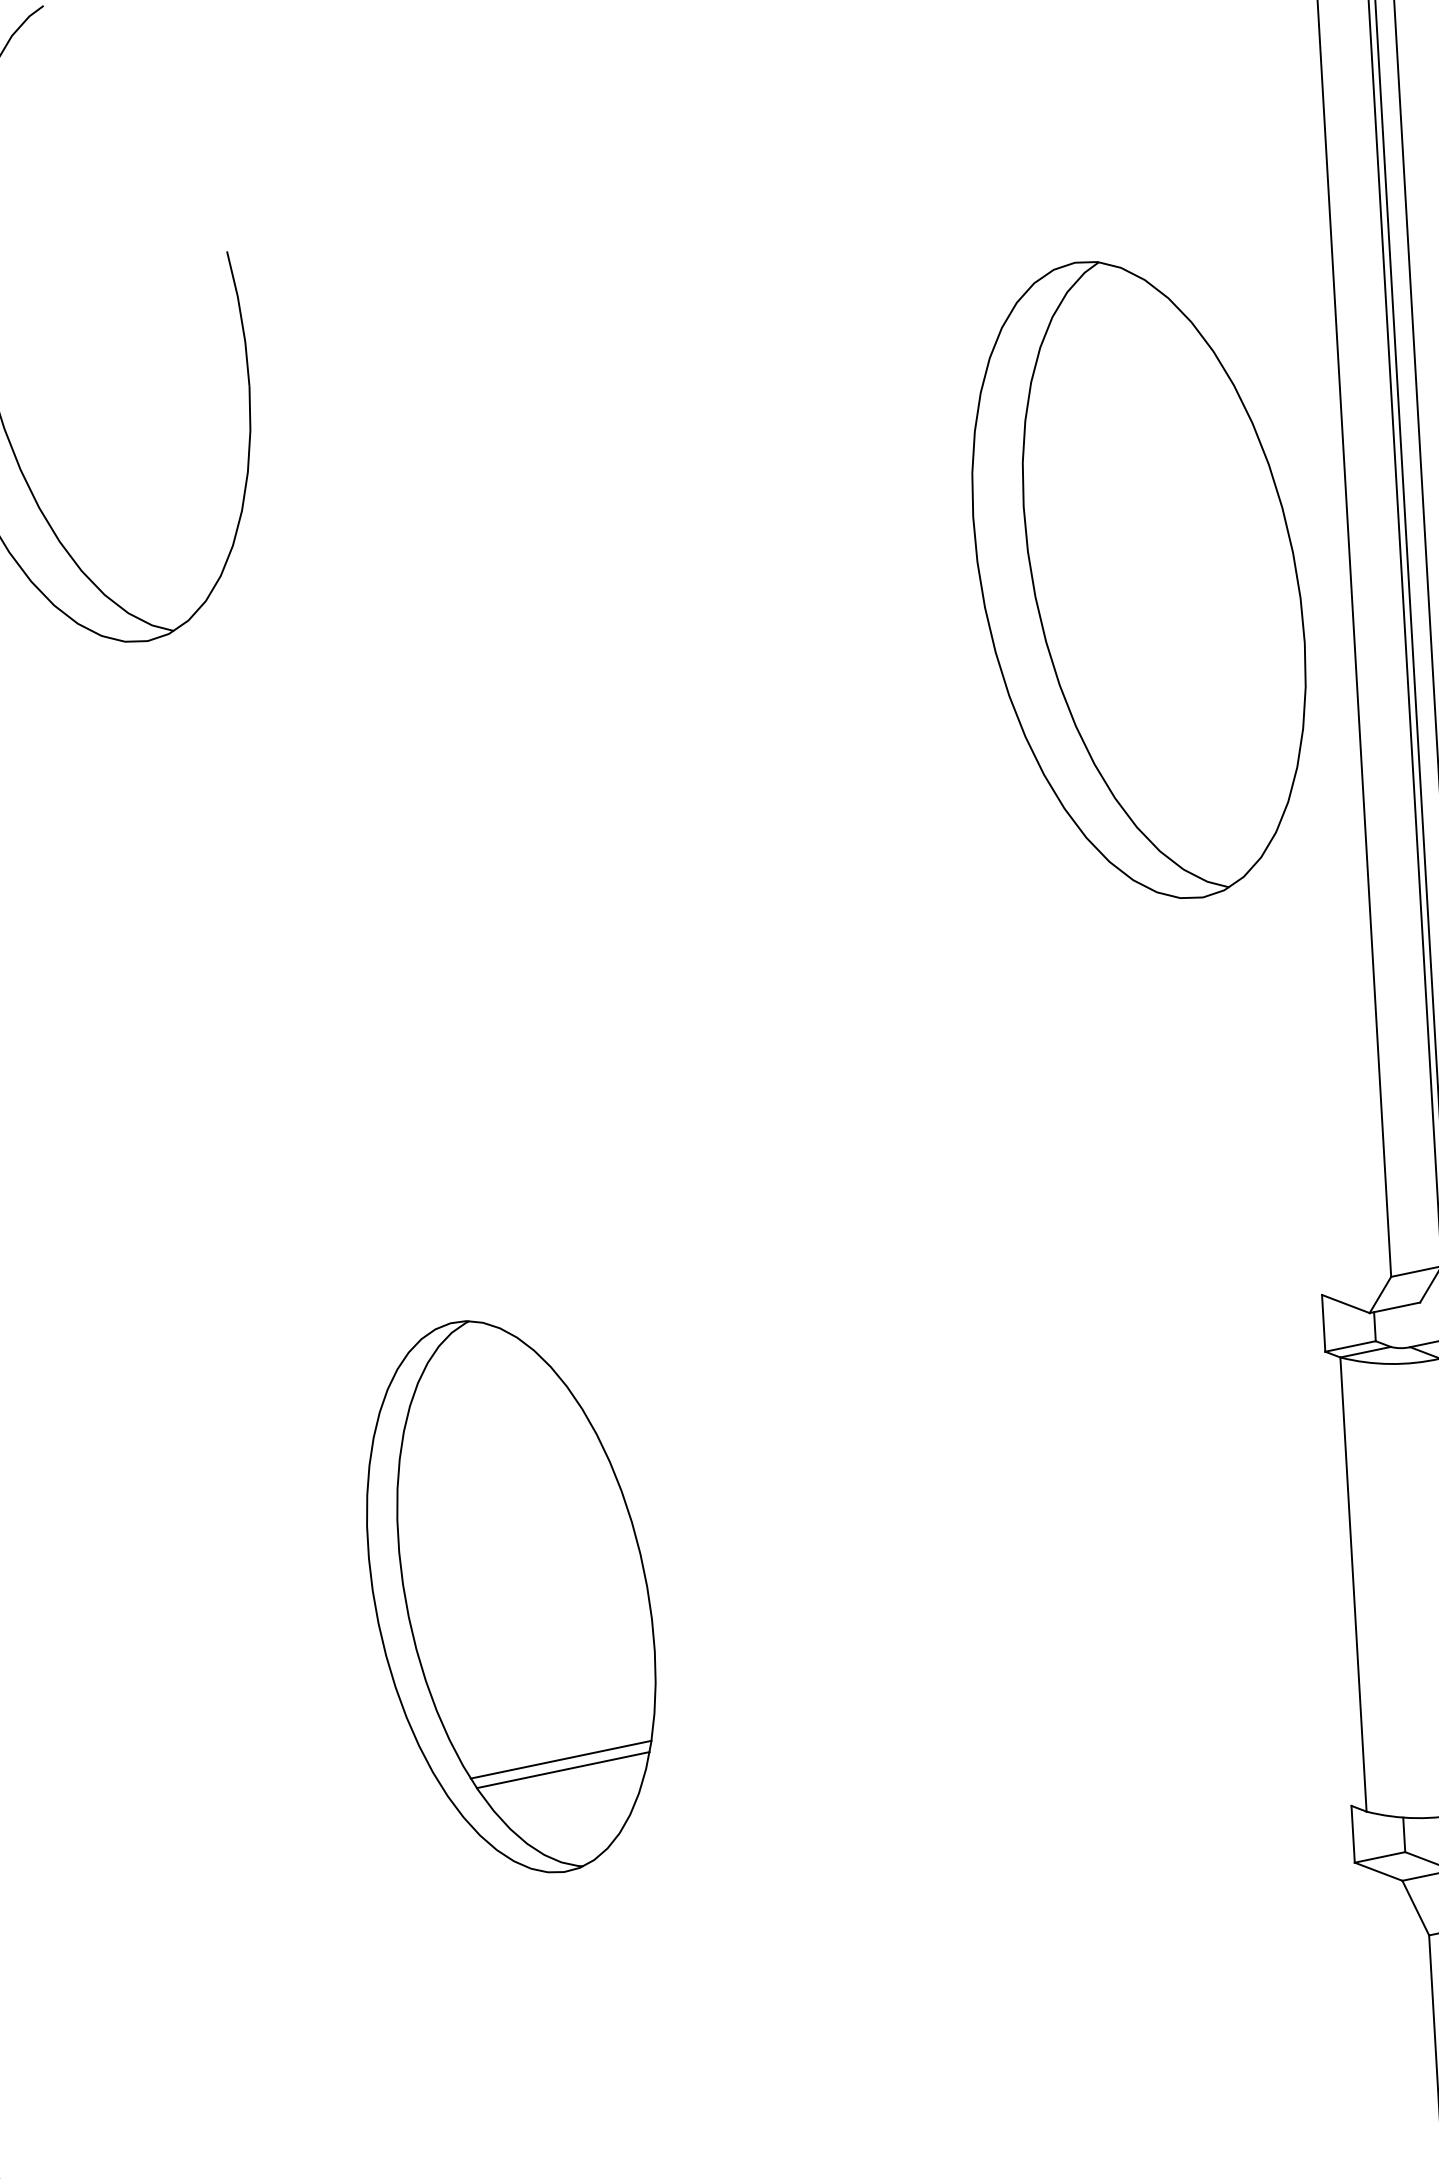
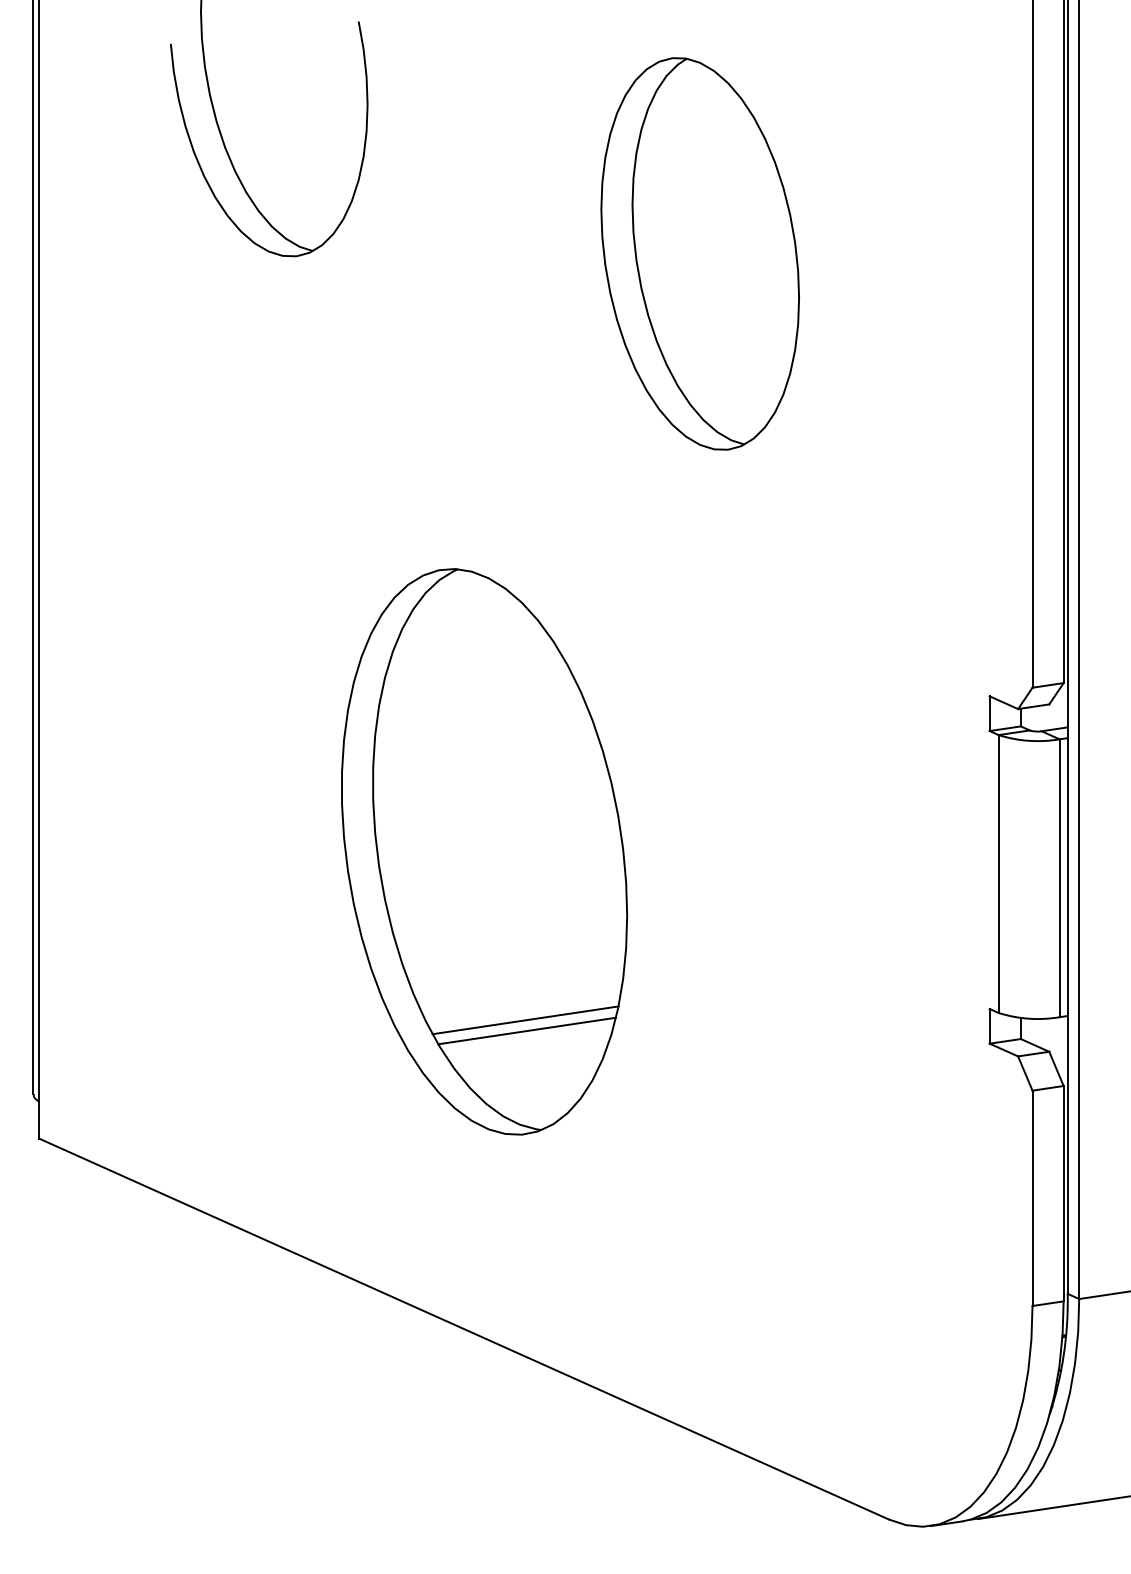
part: (1137, 579) -> (699, 253), moved
part: (510, 1596) -> (484, 851), size x1.67

